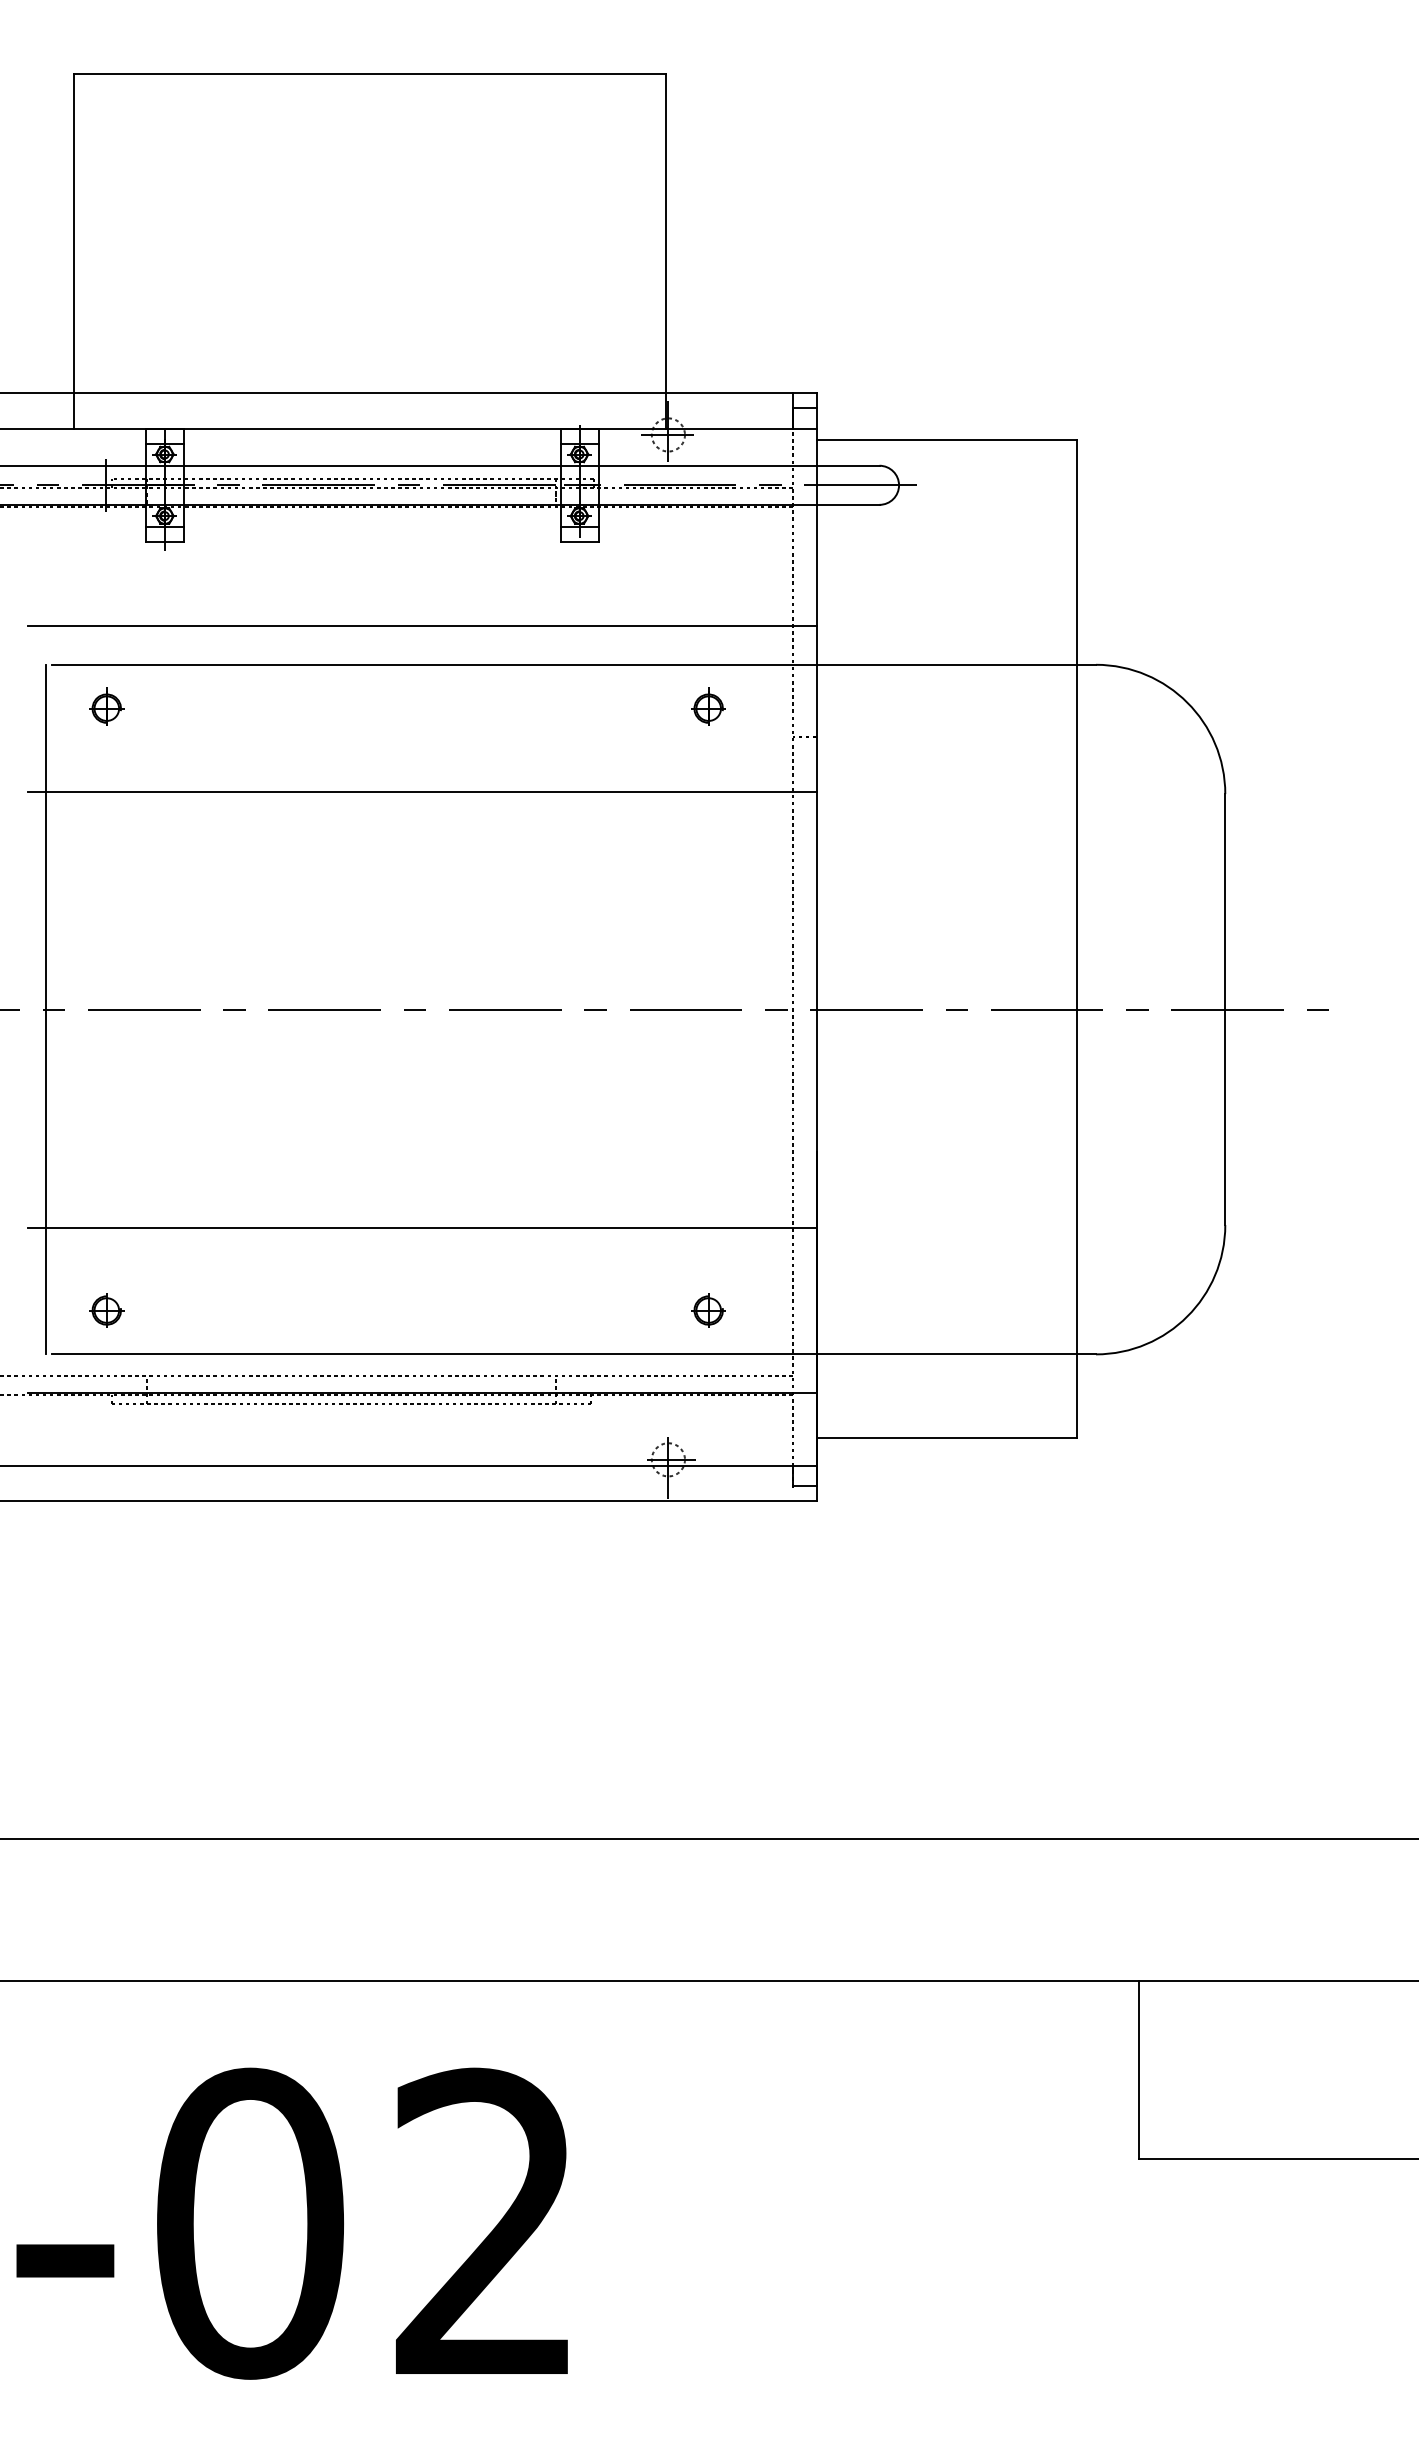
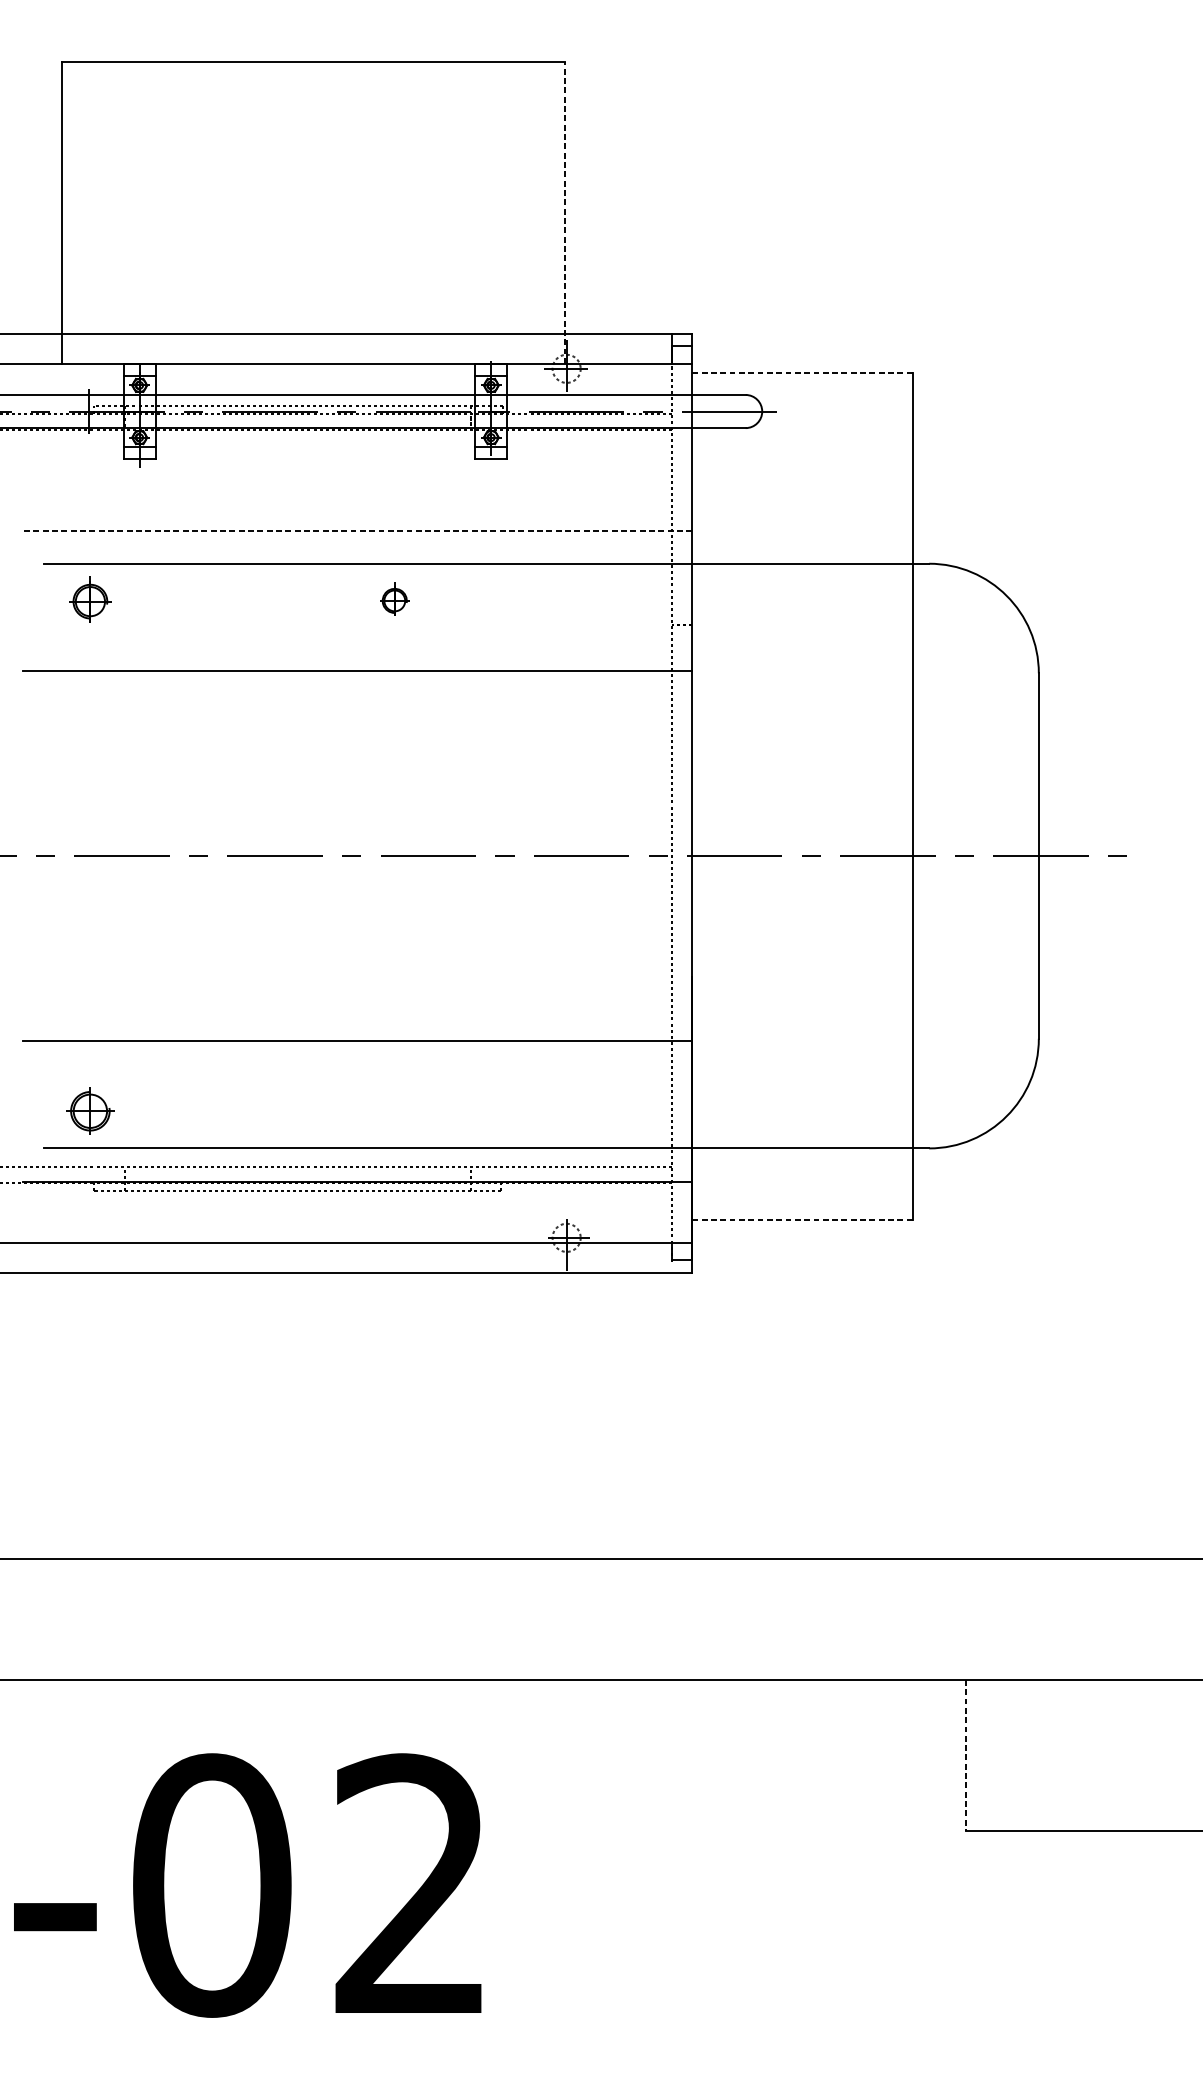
line: (666, 251) -> (565, 213), solid -> dashed
line: (947, 440) -> (803, 373), solid -> dashed
line: (421, 625) -> (357, 530), solid -> dashed
part: (106, 706) -> (90, 599), size x1.4
part: (708, 706) -> (394, 599), moved
line: (45, 1009) -> (38, 856), removed
part: (106, 1310) -> (90, 1111), size x1.6
part: (708, 1310) -> (600, 1111), removed
line: (947, 1438) -> (803, 1219), solid -> dashed
line: (1139, 2070) -> (966, 1755), solid -> dashed

